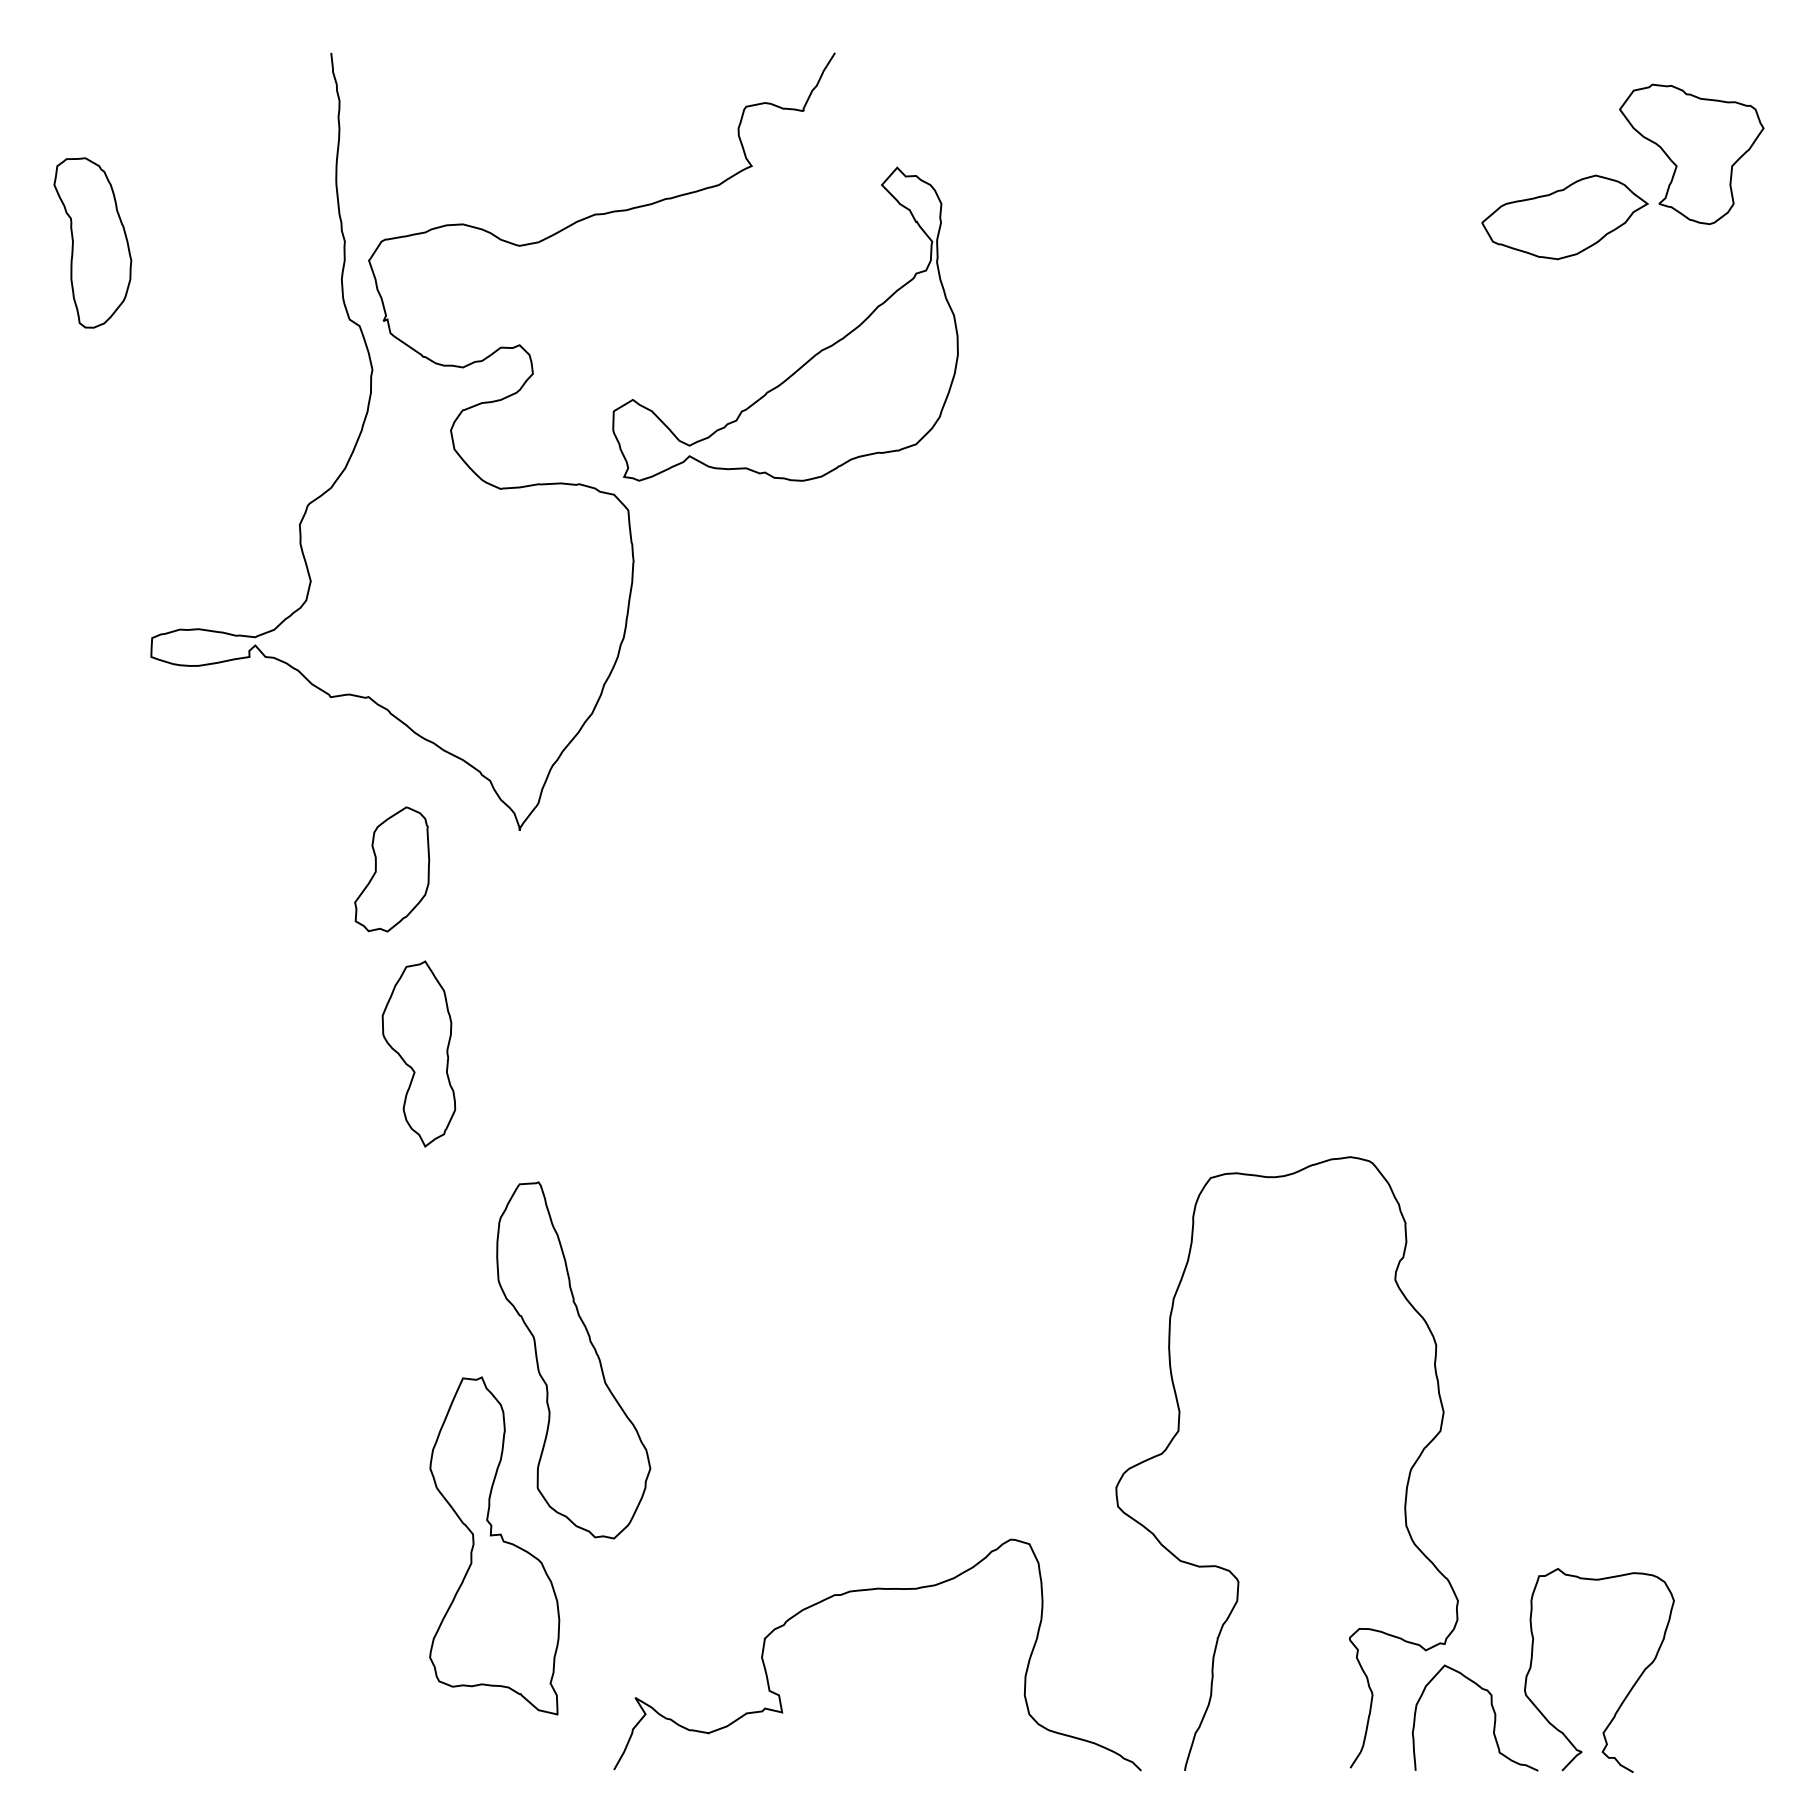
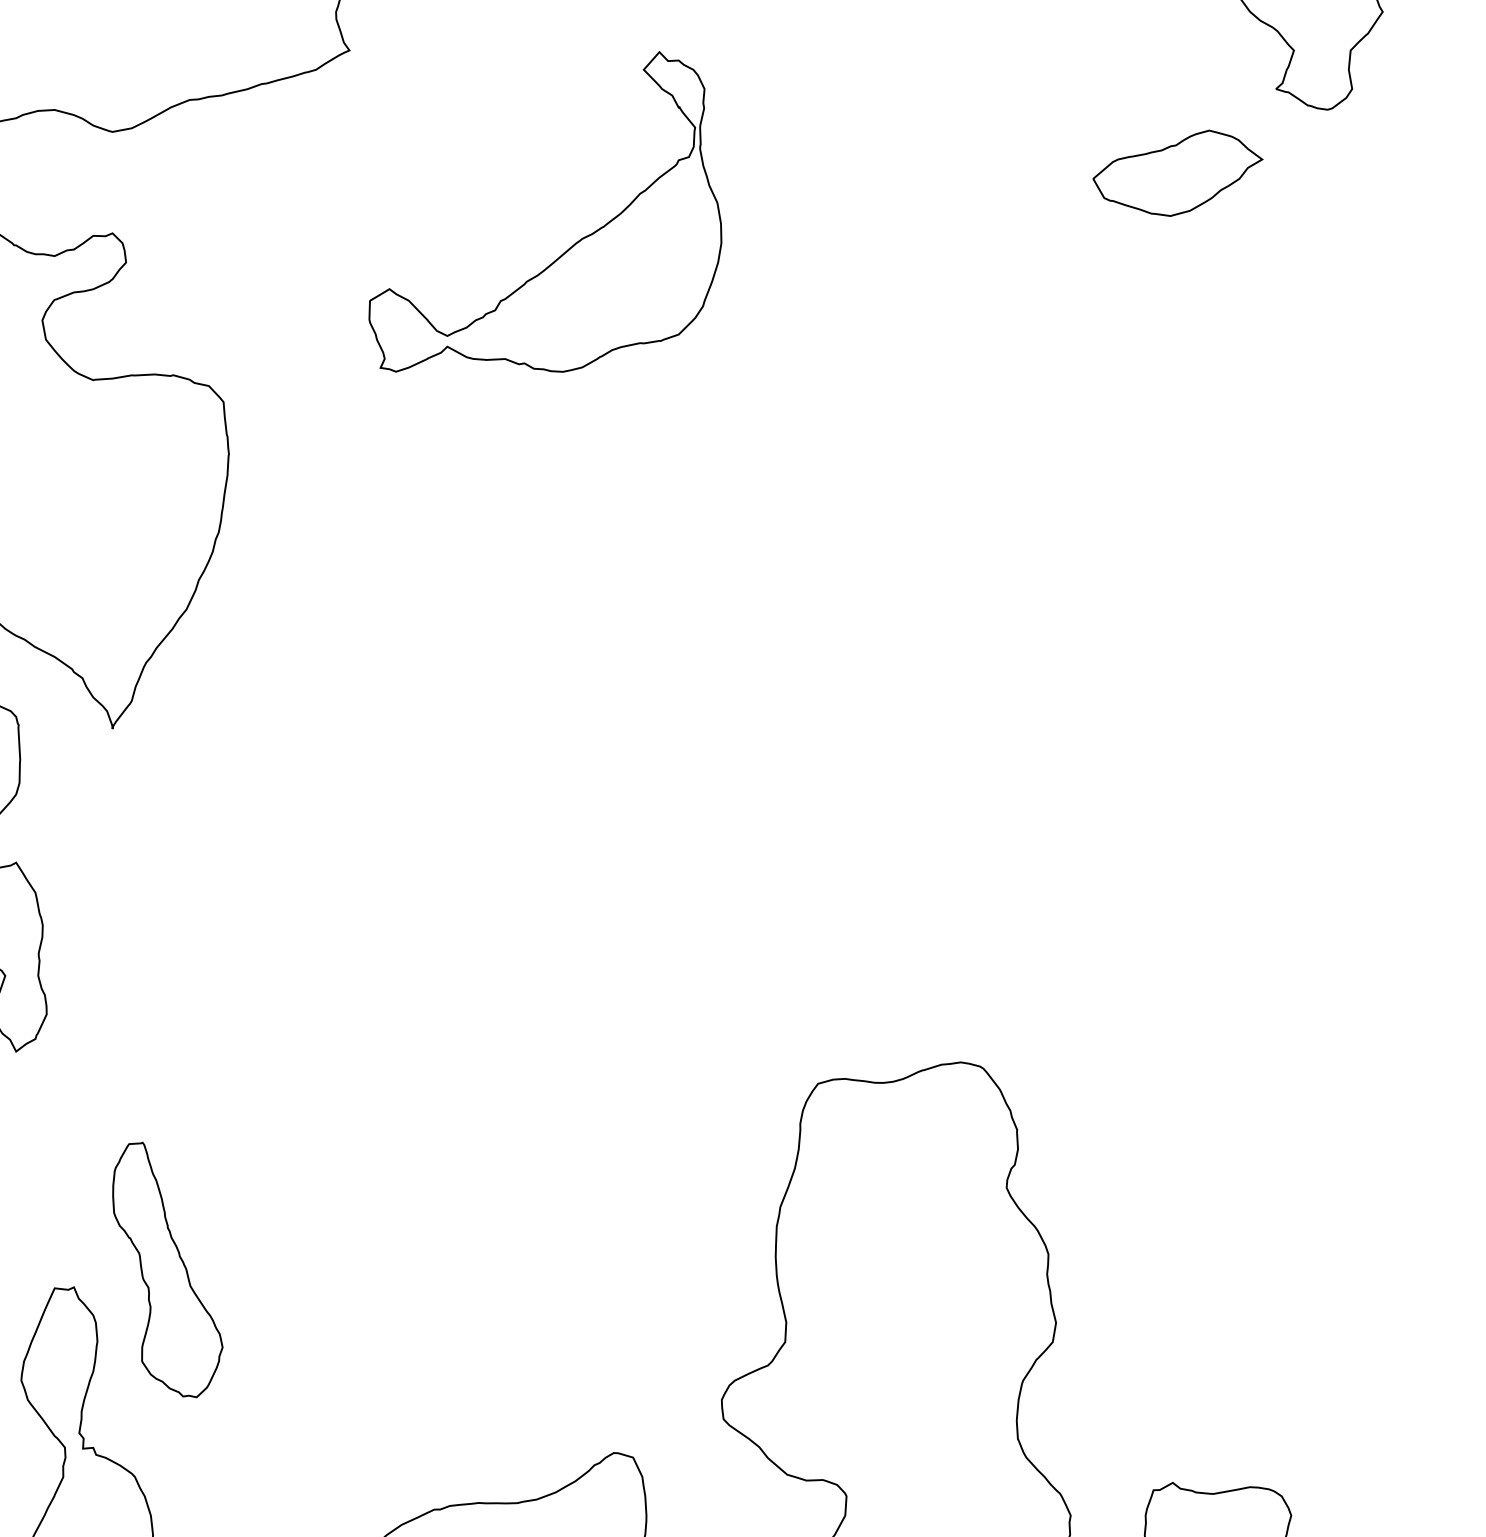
part: (1564, 217) -> (1177, 173), moved
part: (814, 354) -> (574, 242), moved
part: (573, 1360) -> (167, 1270), size x0.7

